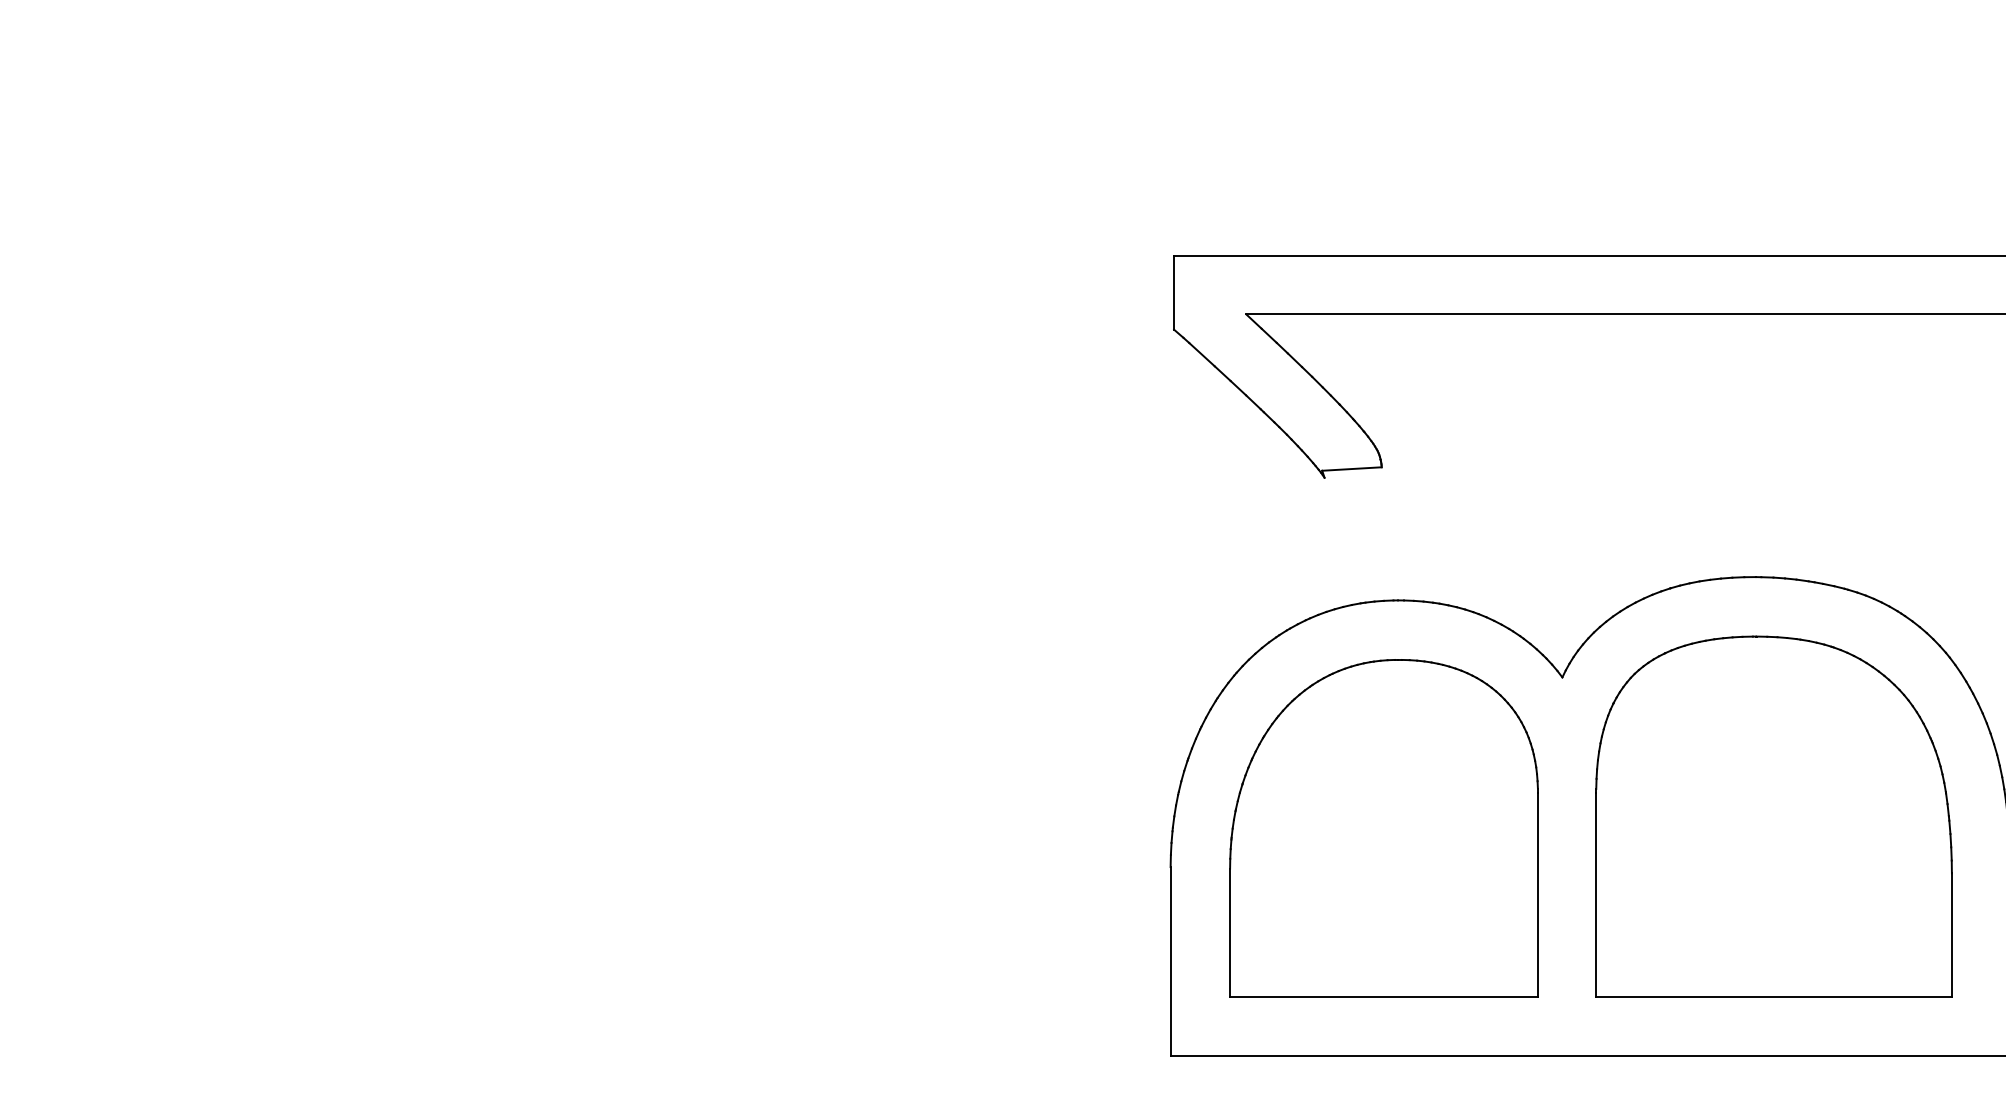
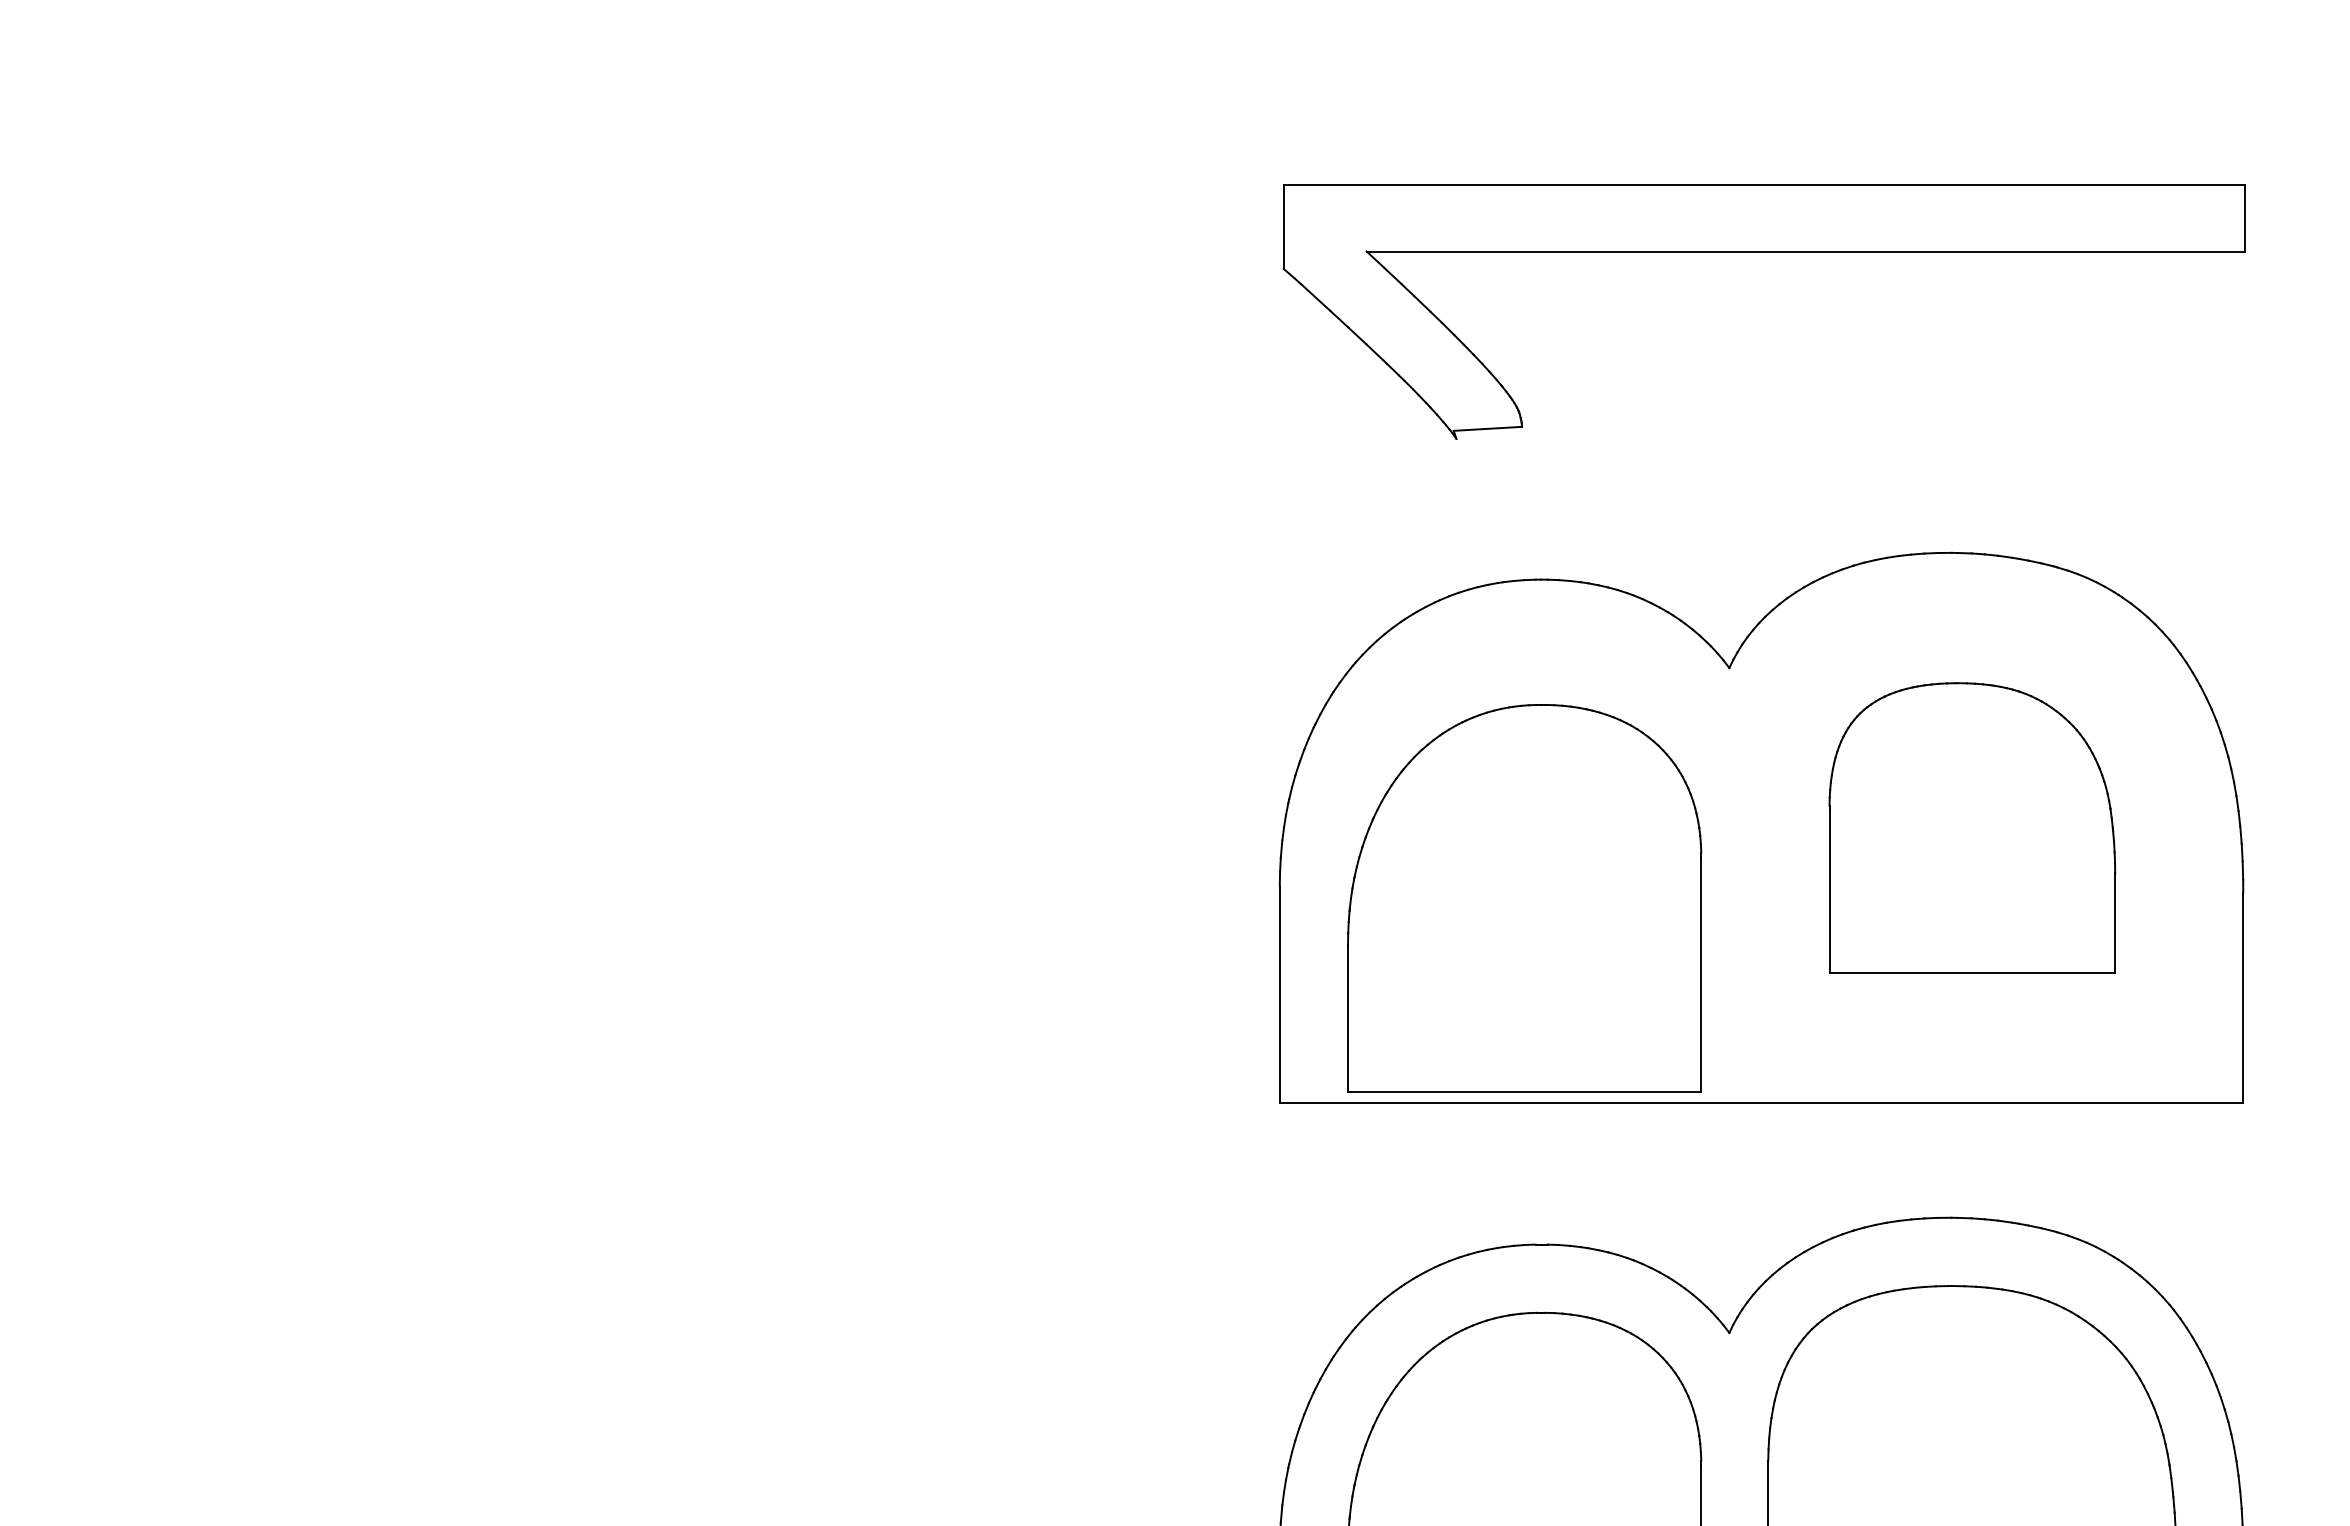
part: (1774, 816) -> (1972, 827), size x0.7
part: (1383, 828) -> (1524, 898), moved

